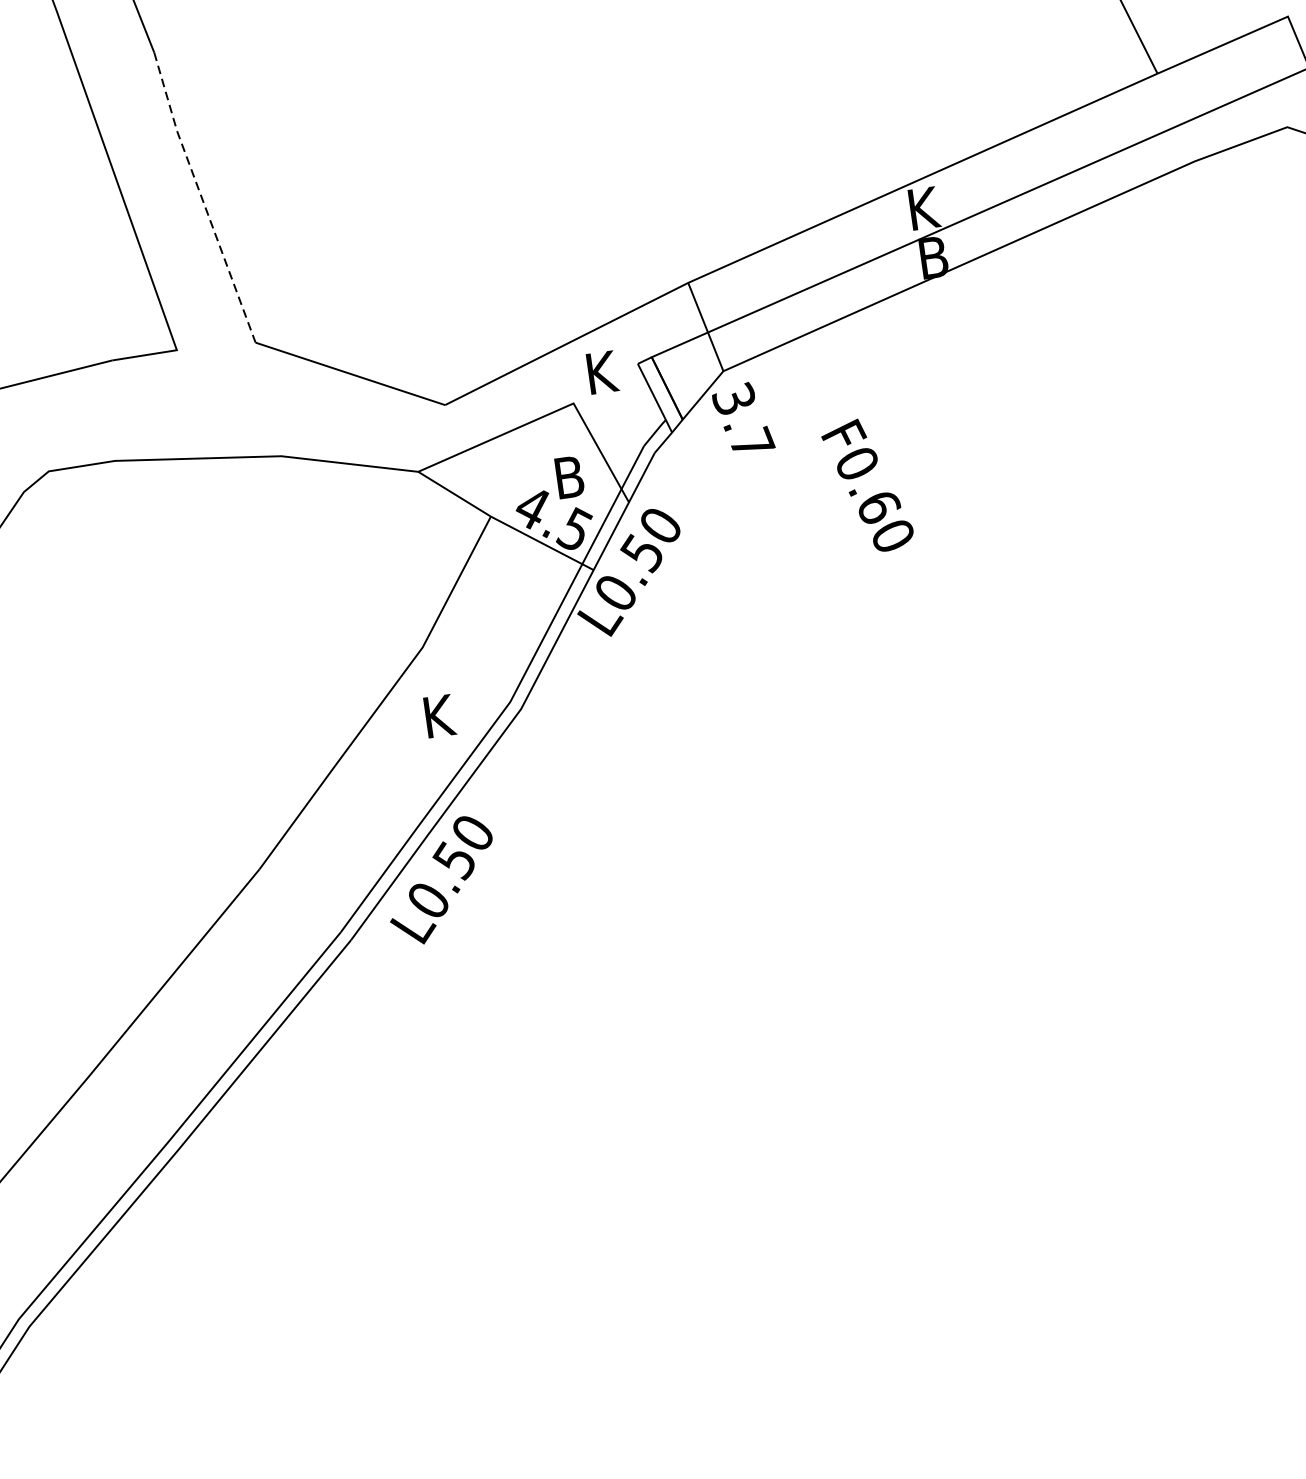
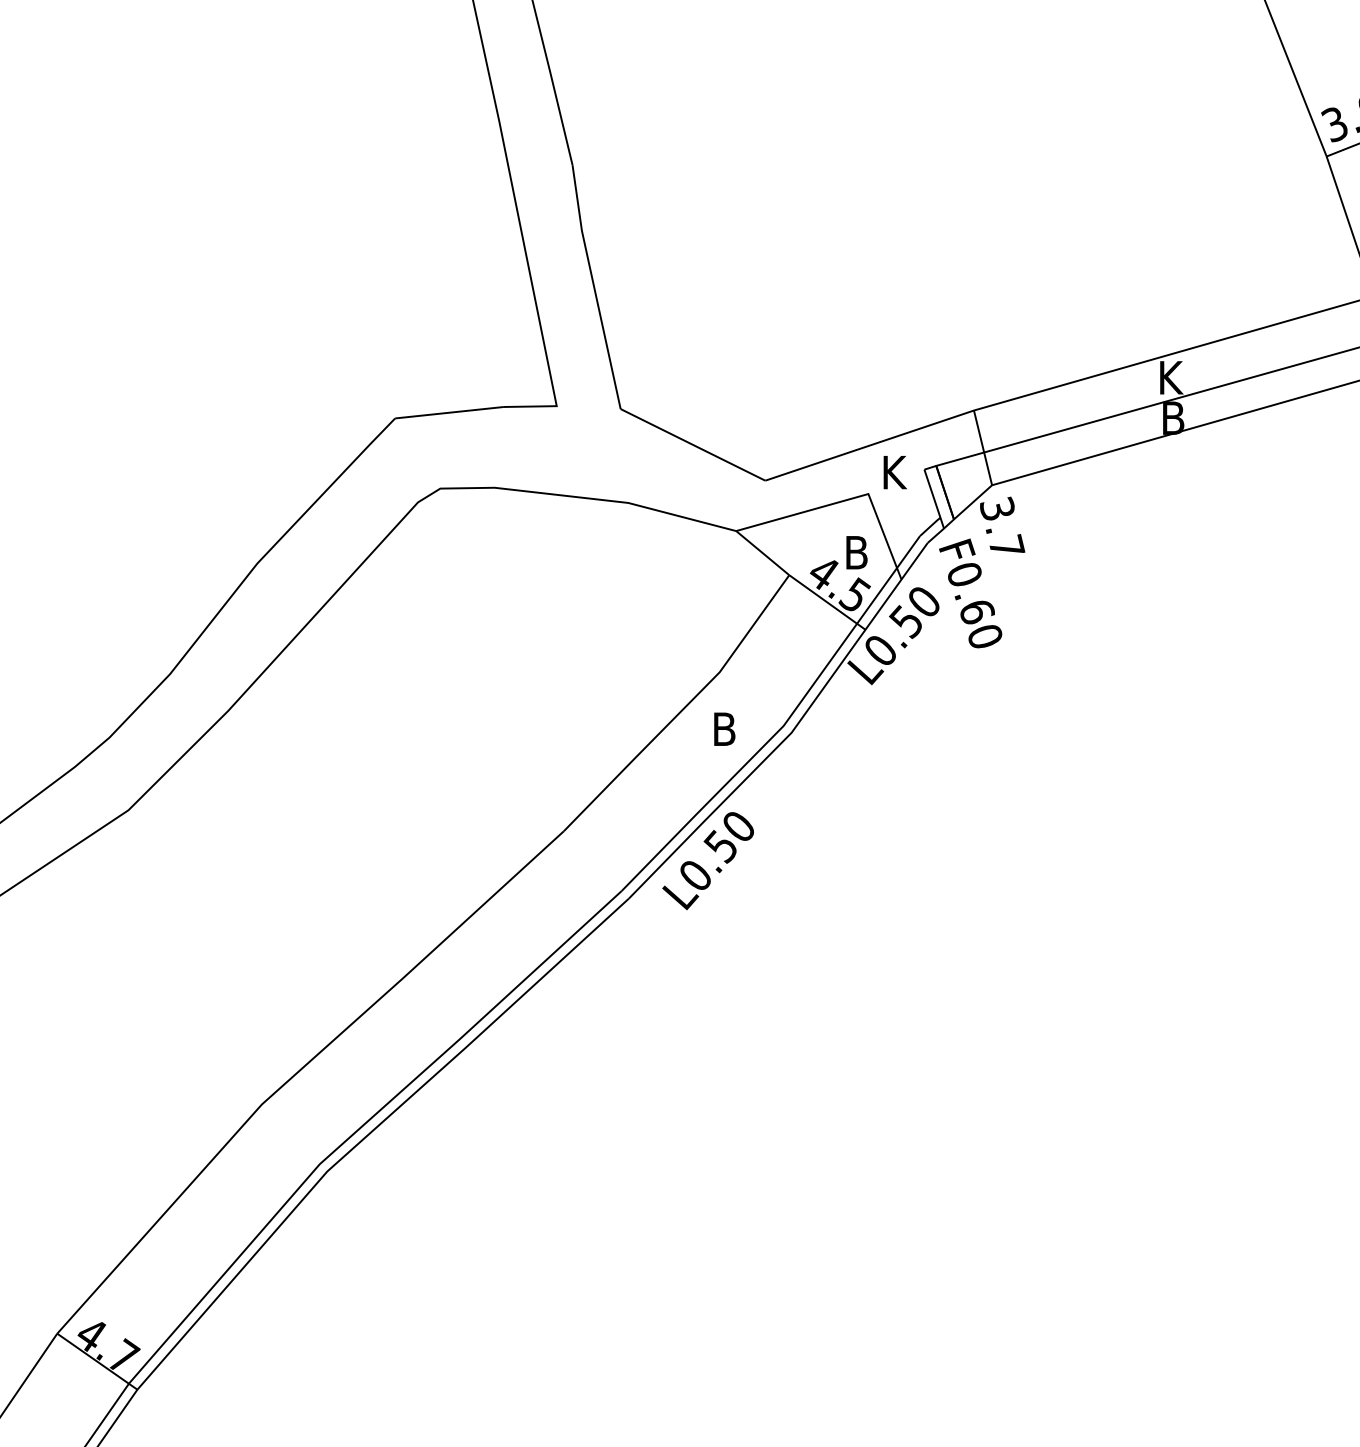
line: (202, 198) -> (594, 287), dashed -> solid
text: (867, 485) -> (970, 593), moved
text: (441, 714) -> (727, 728), K -> B

